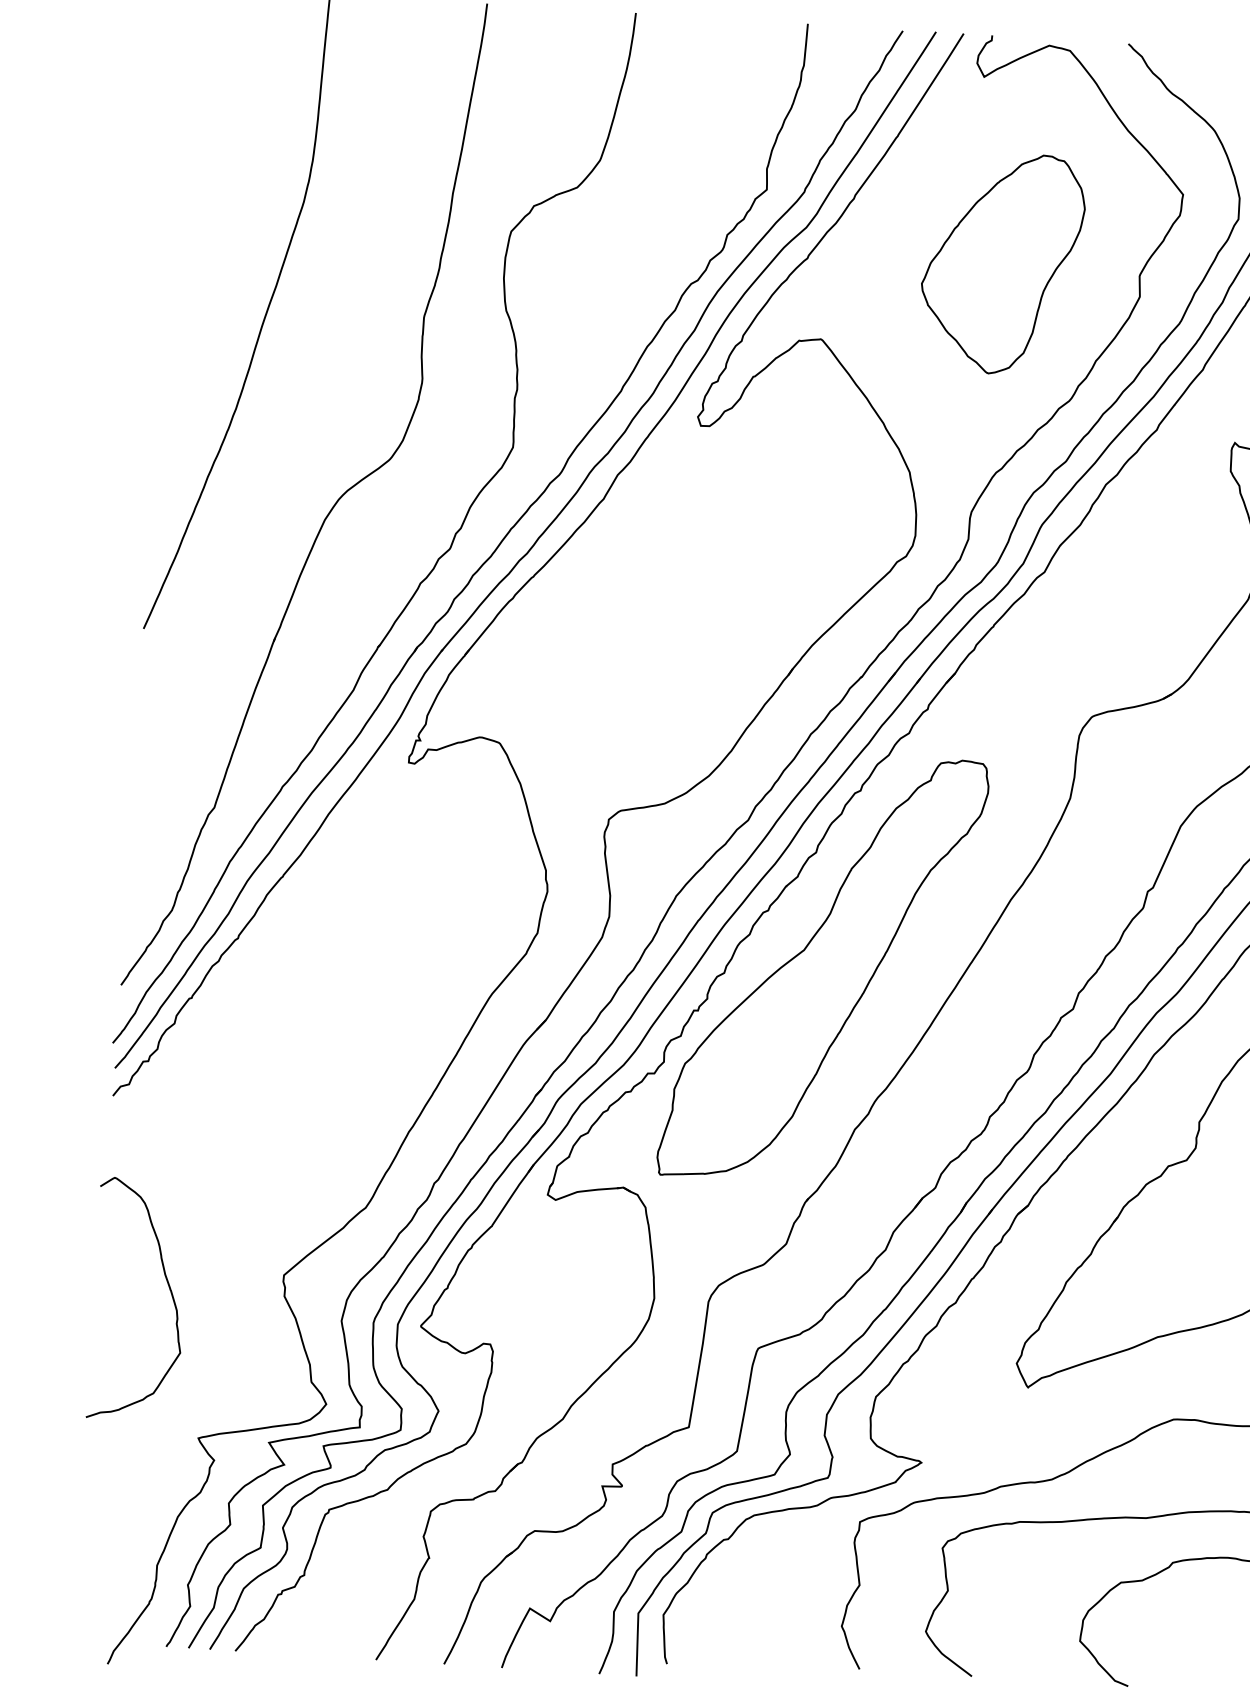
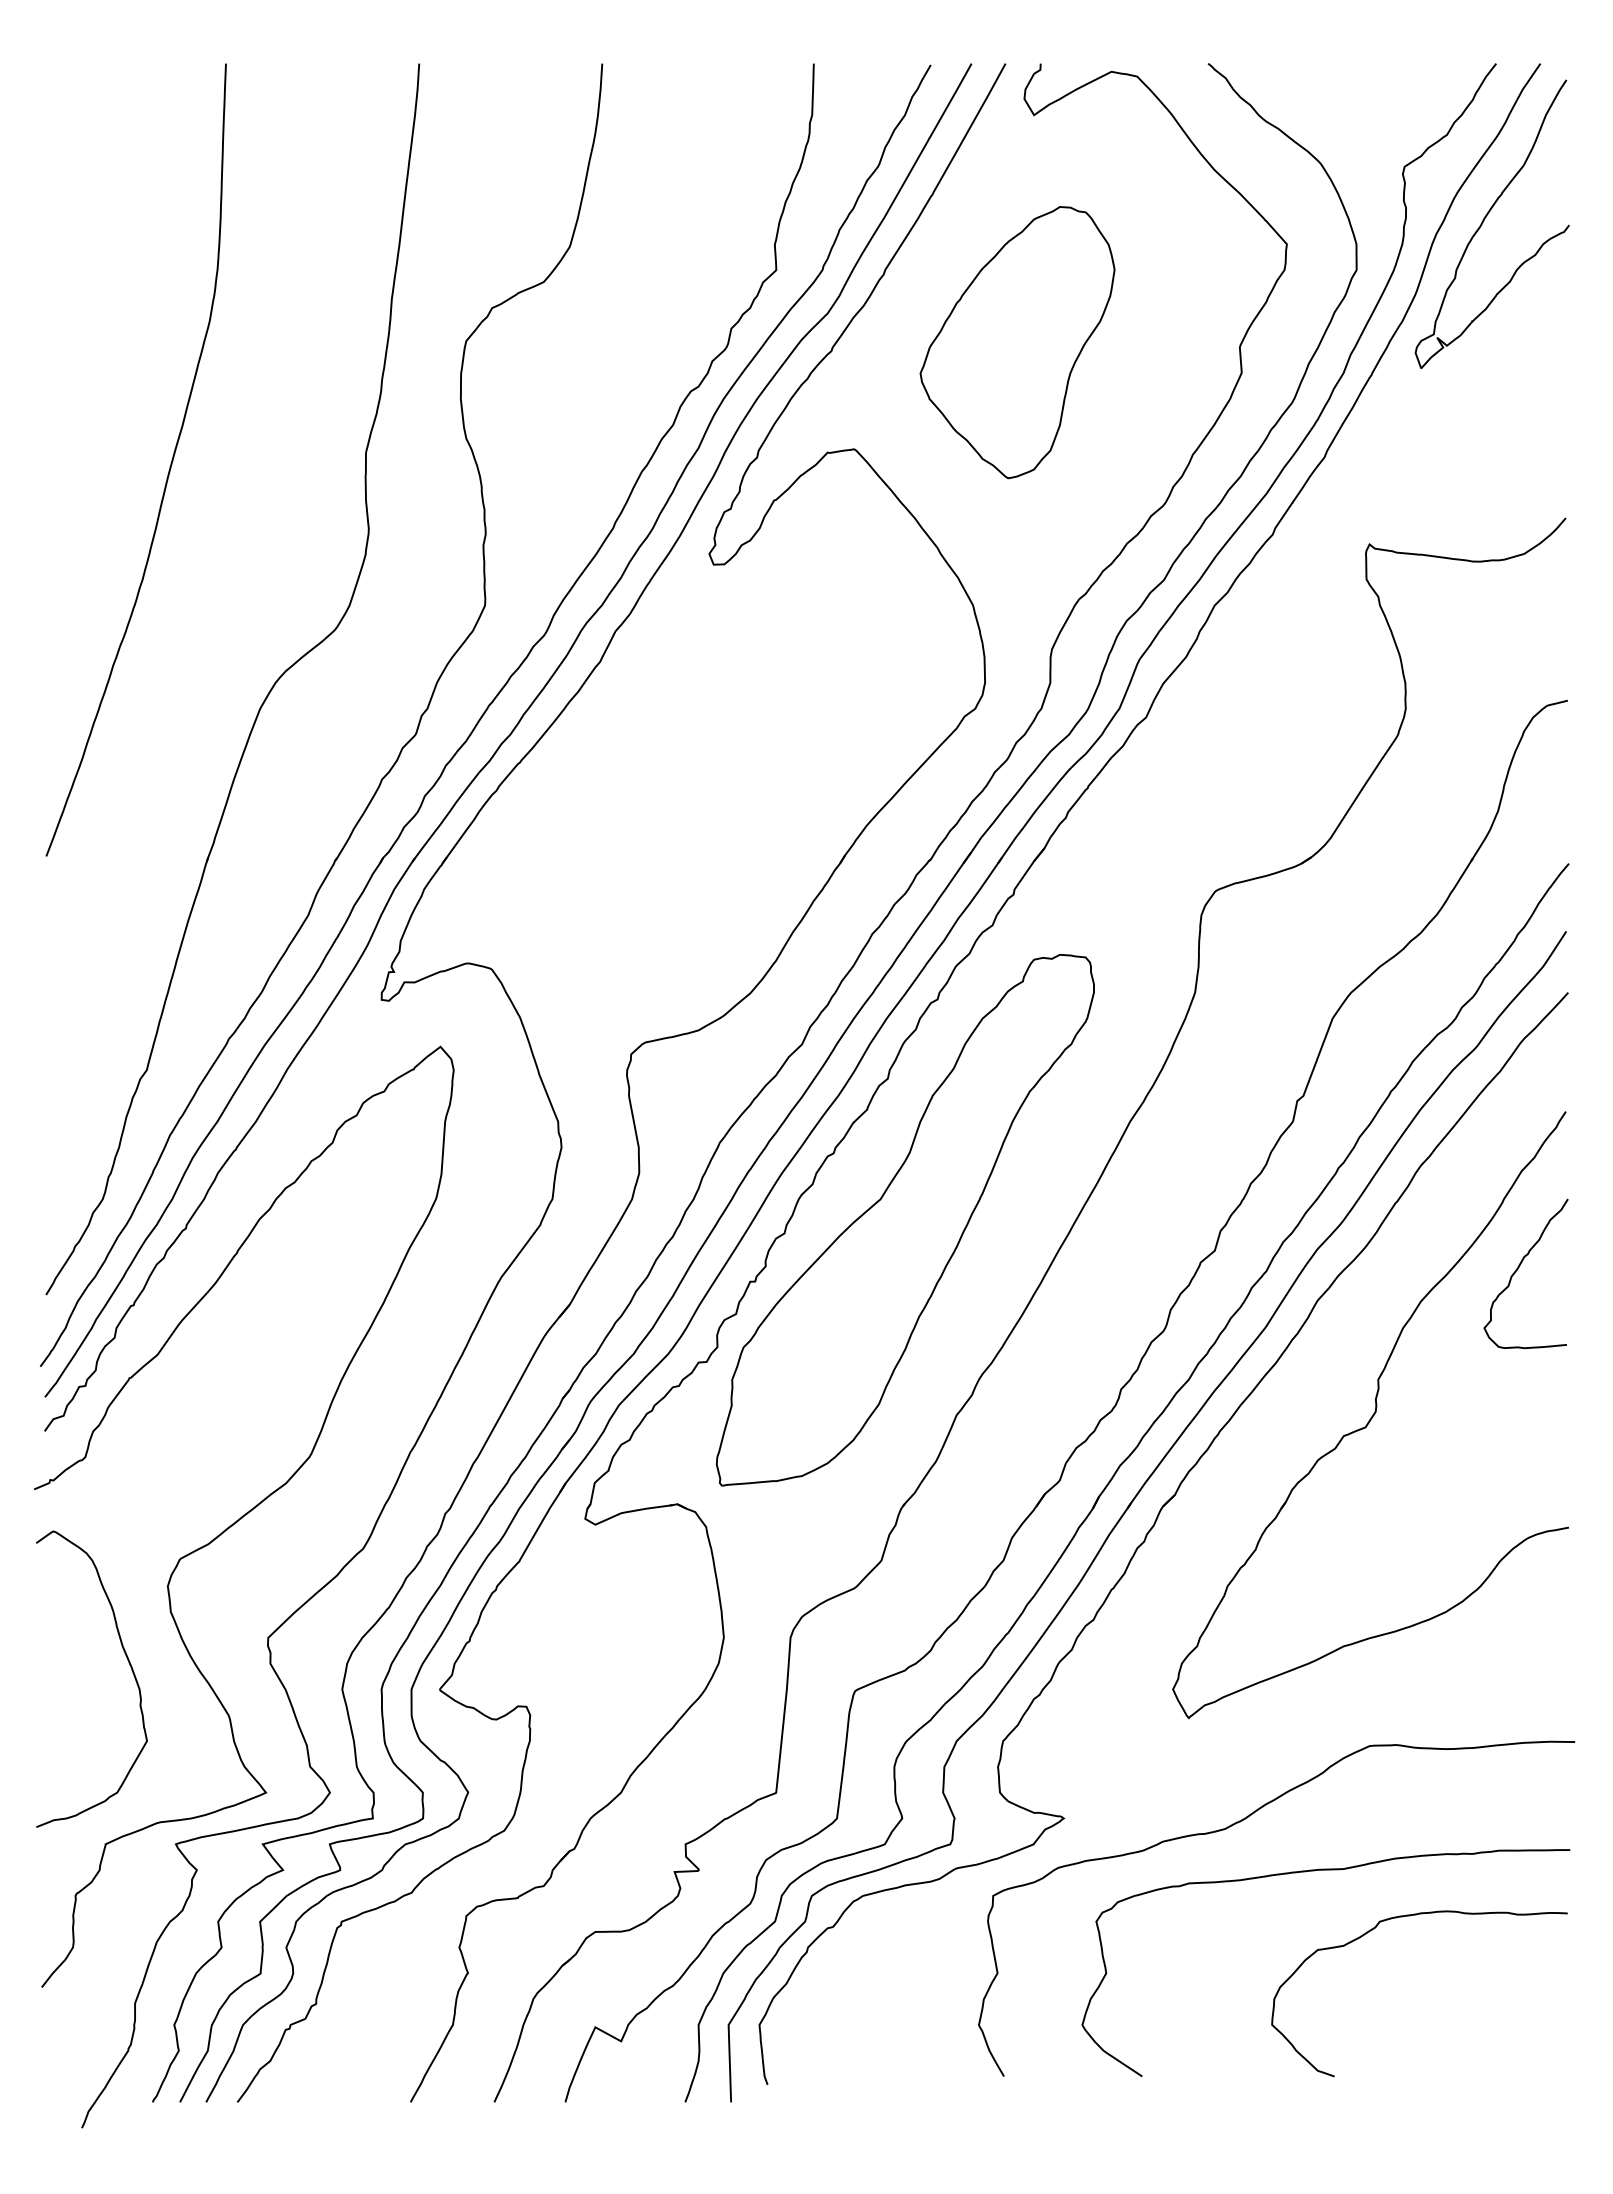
part: (1002, 263) -> (1017, 342), moved
curve: (270, 1175) -> (244, 1516), added

